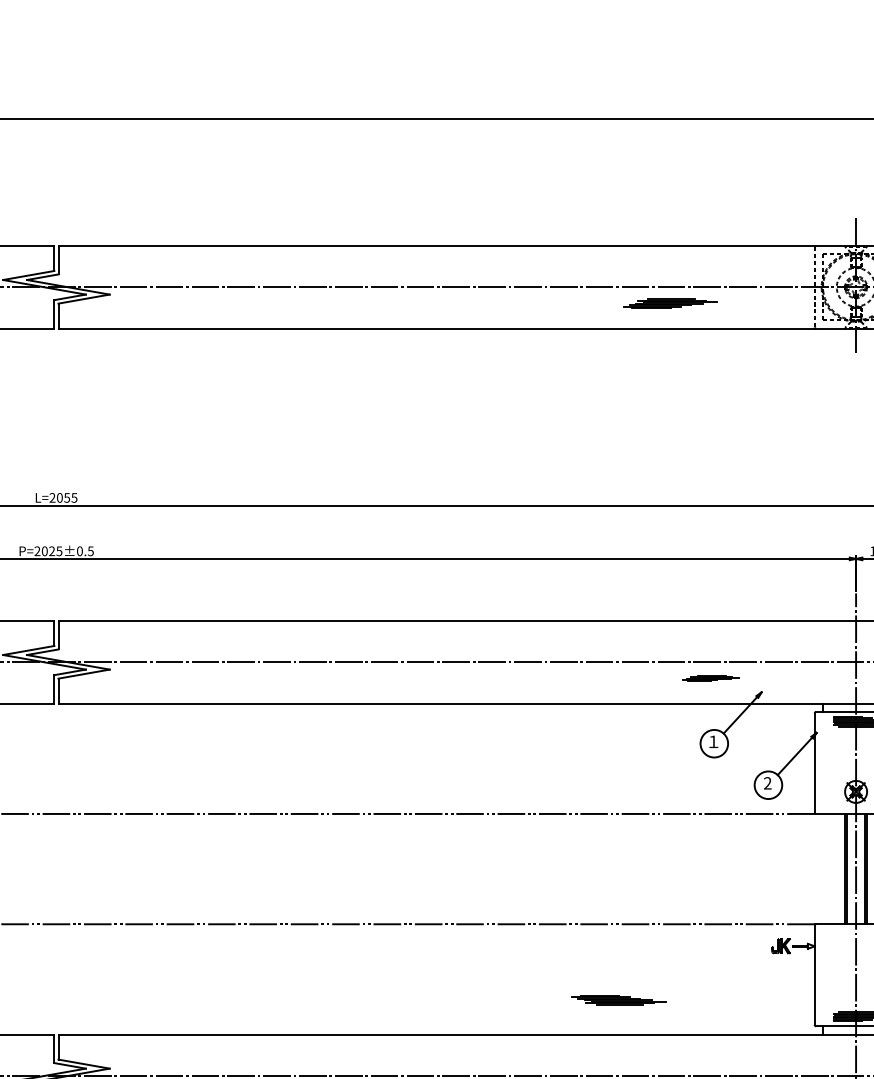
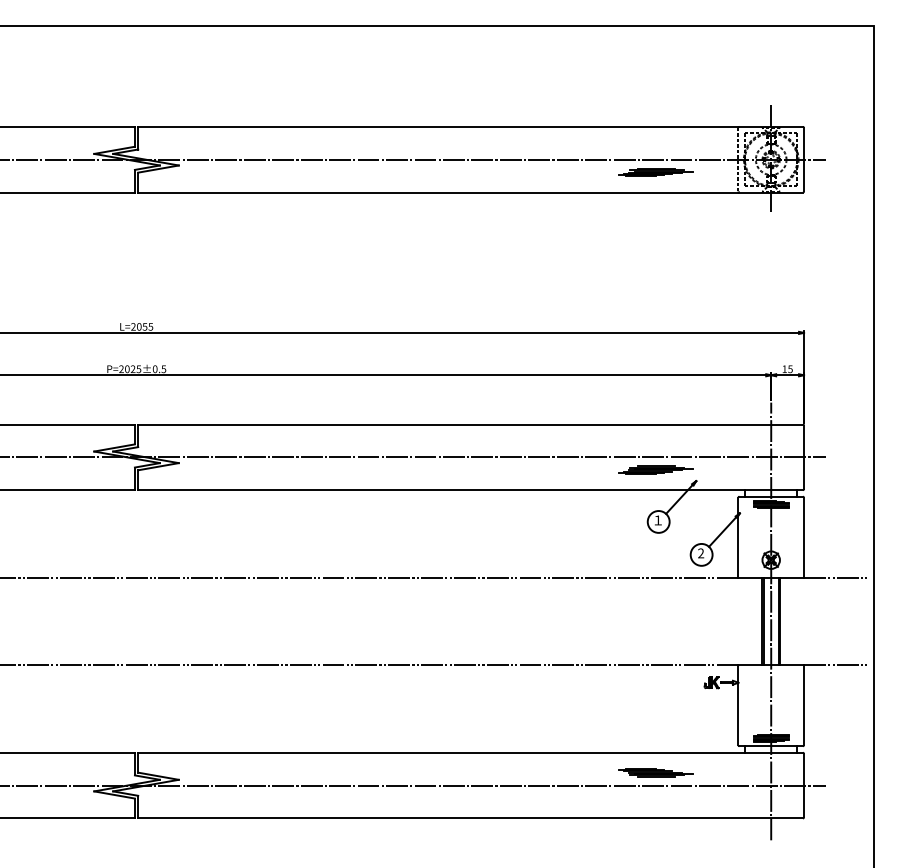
part: (669, 303) -> (655, 172), moved
part: (710, 677) -> (655, 469), size x1.67
part: (618, 1000) -> (655, 772), moved

